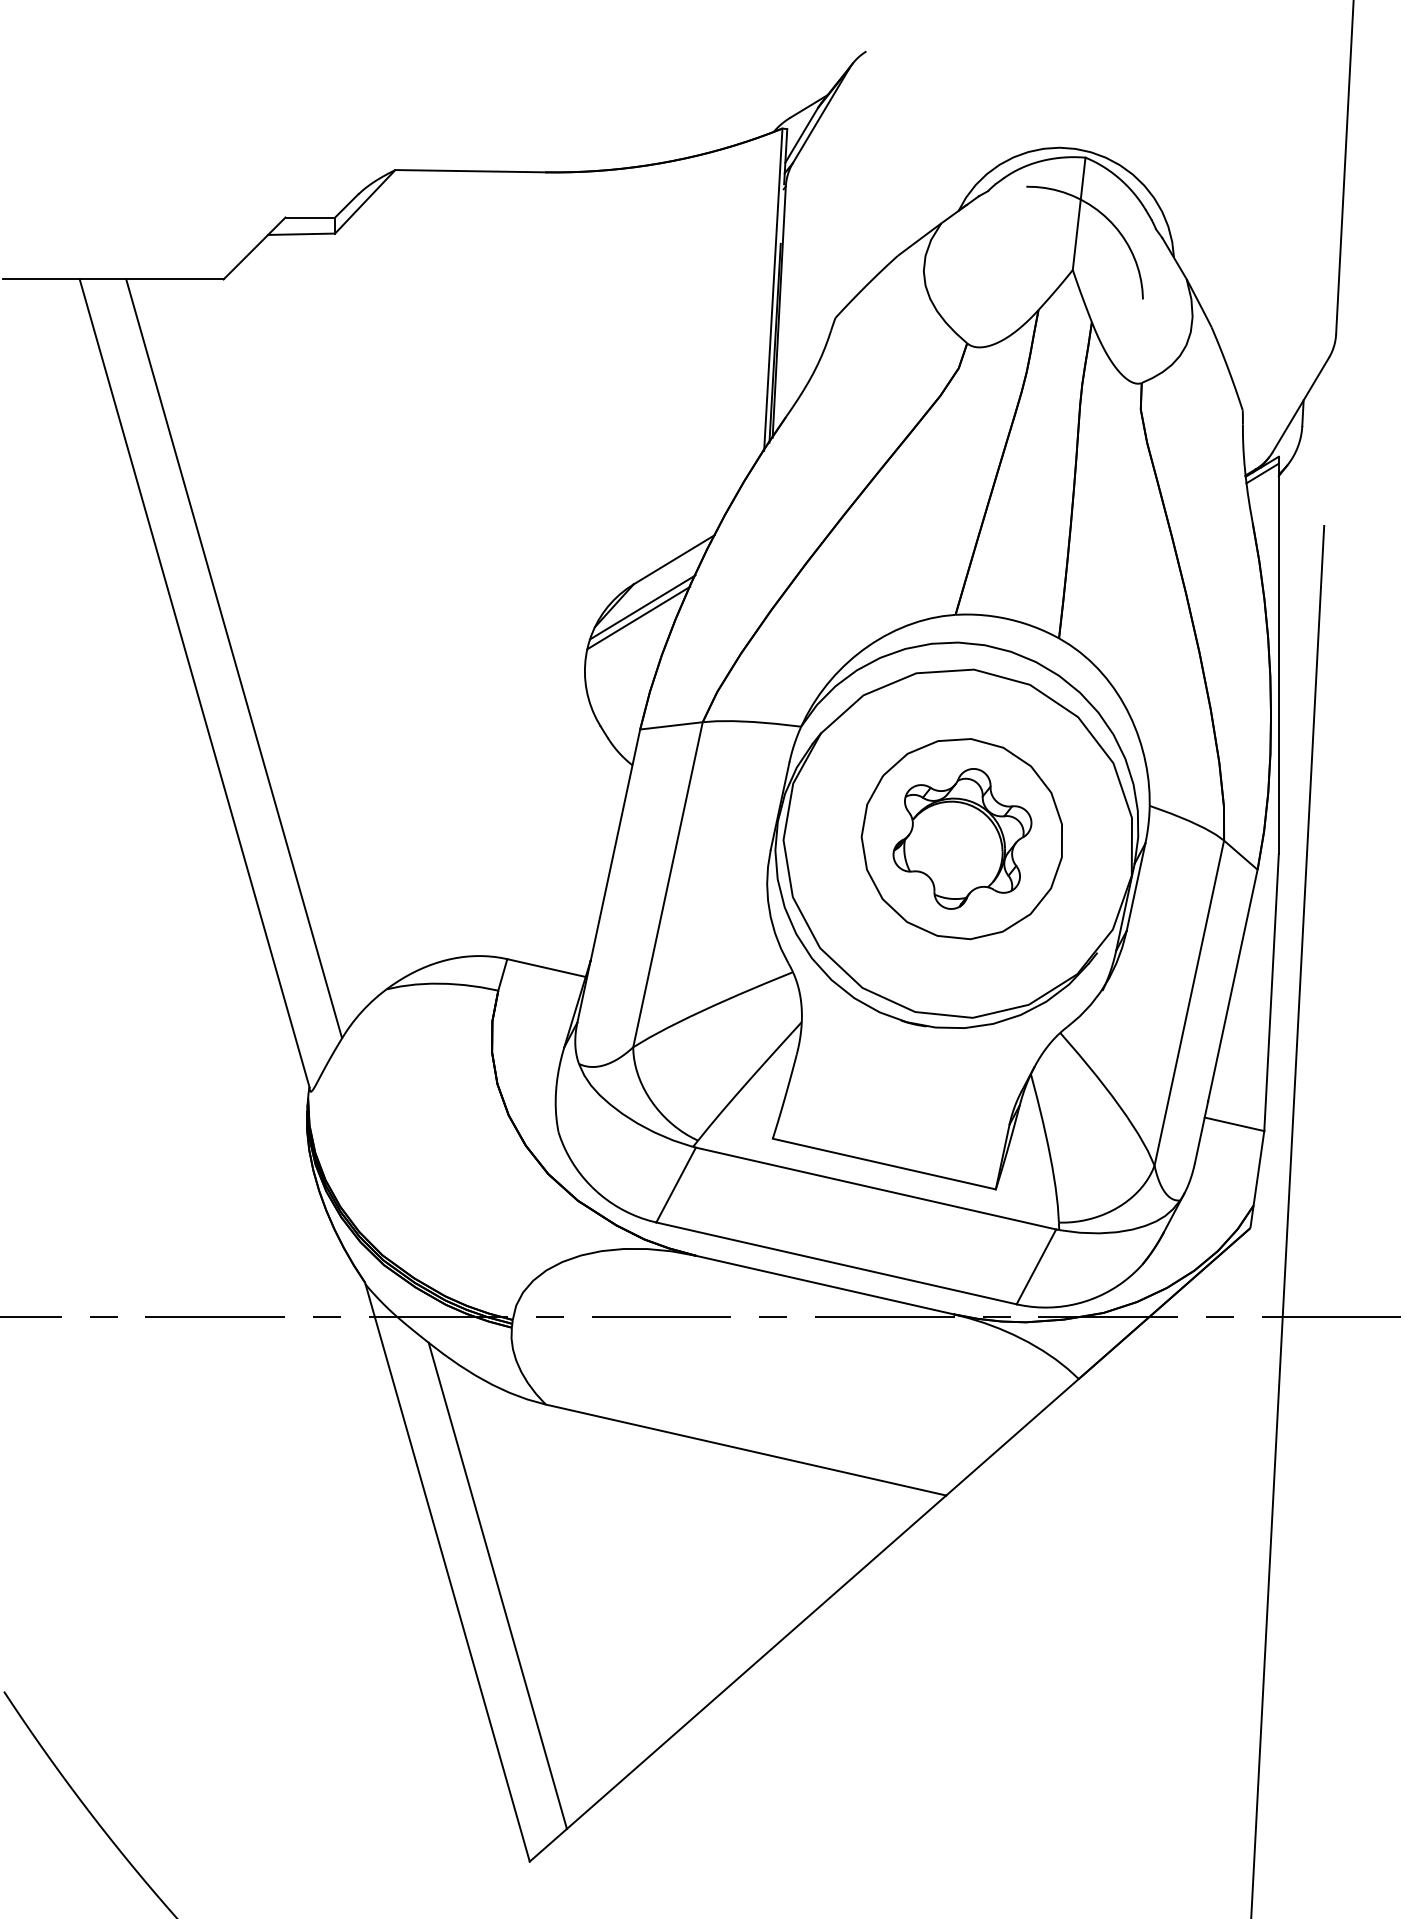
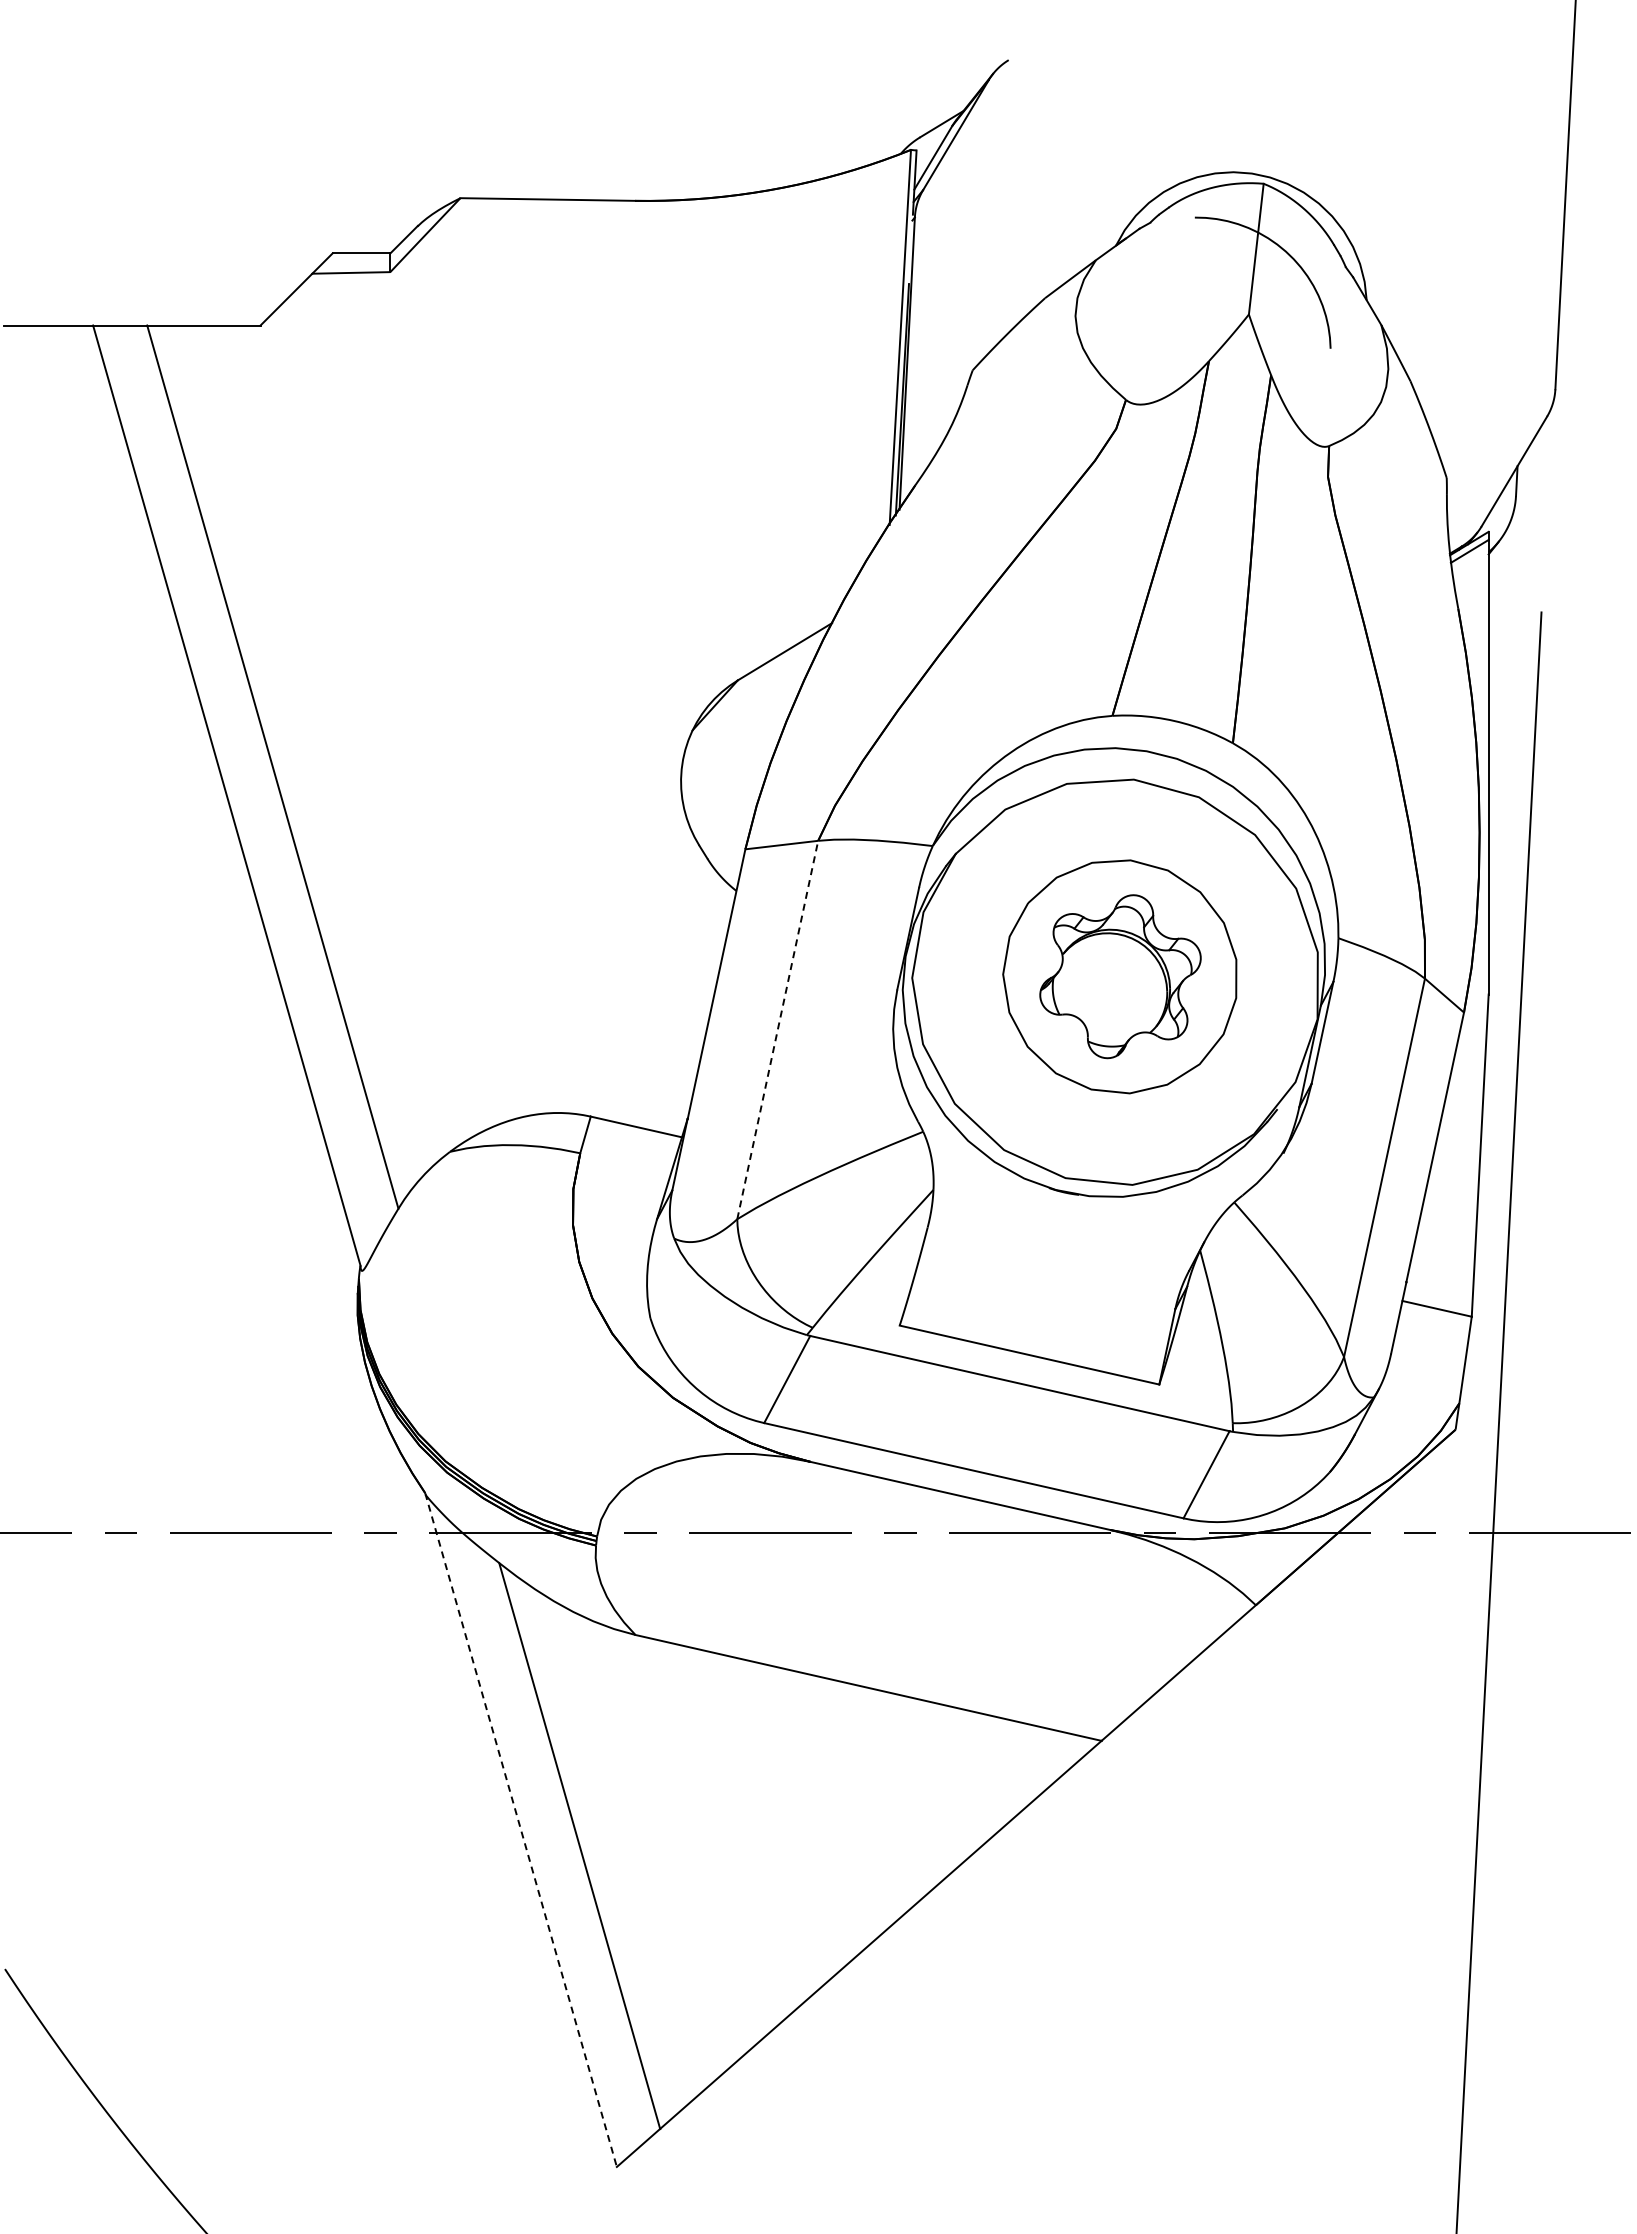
line: (641, 606) -> (747, 706), removed
line: (638, 617) -> (743, 719), removed
line: (667, 884) -> (777, 1029), solid -> dashed
line: (447, 1572) -> (521, 1830), solid -> dashed

